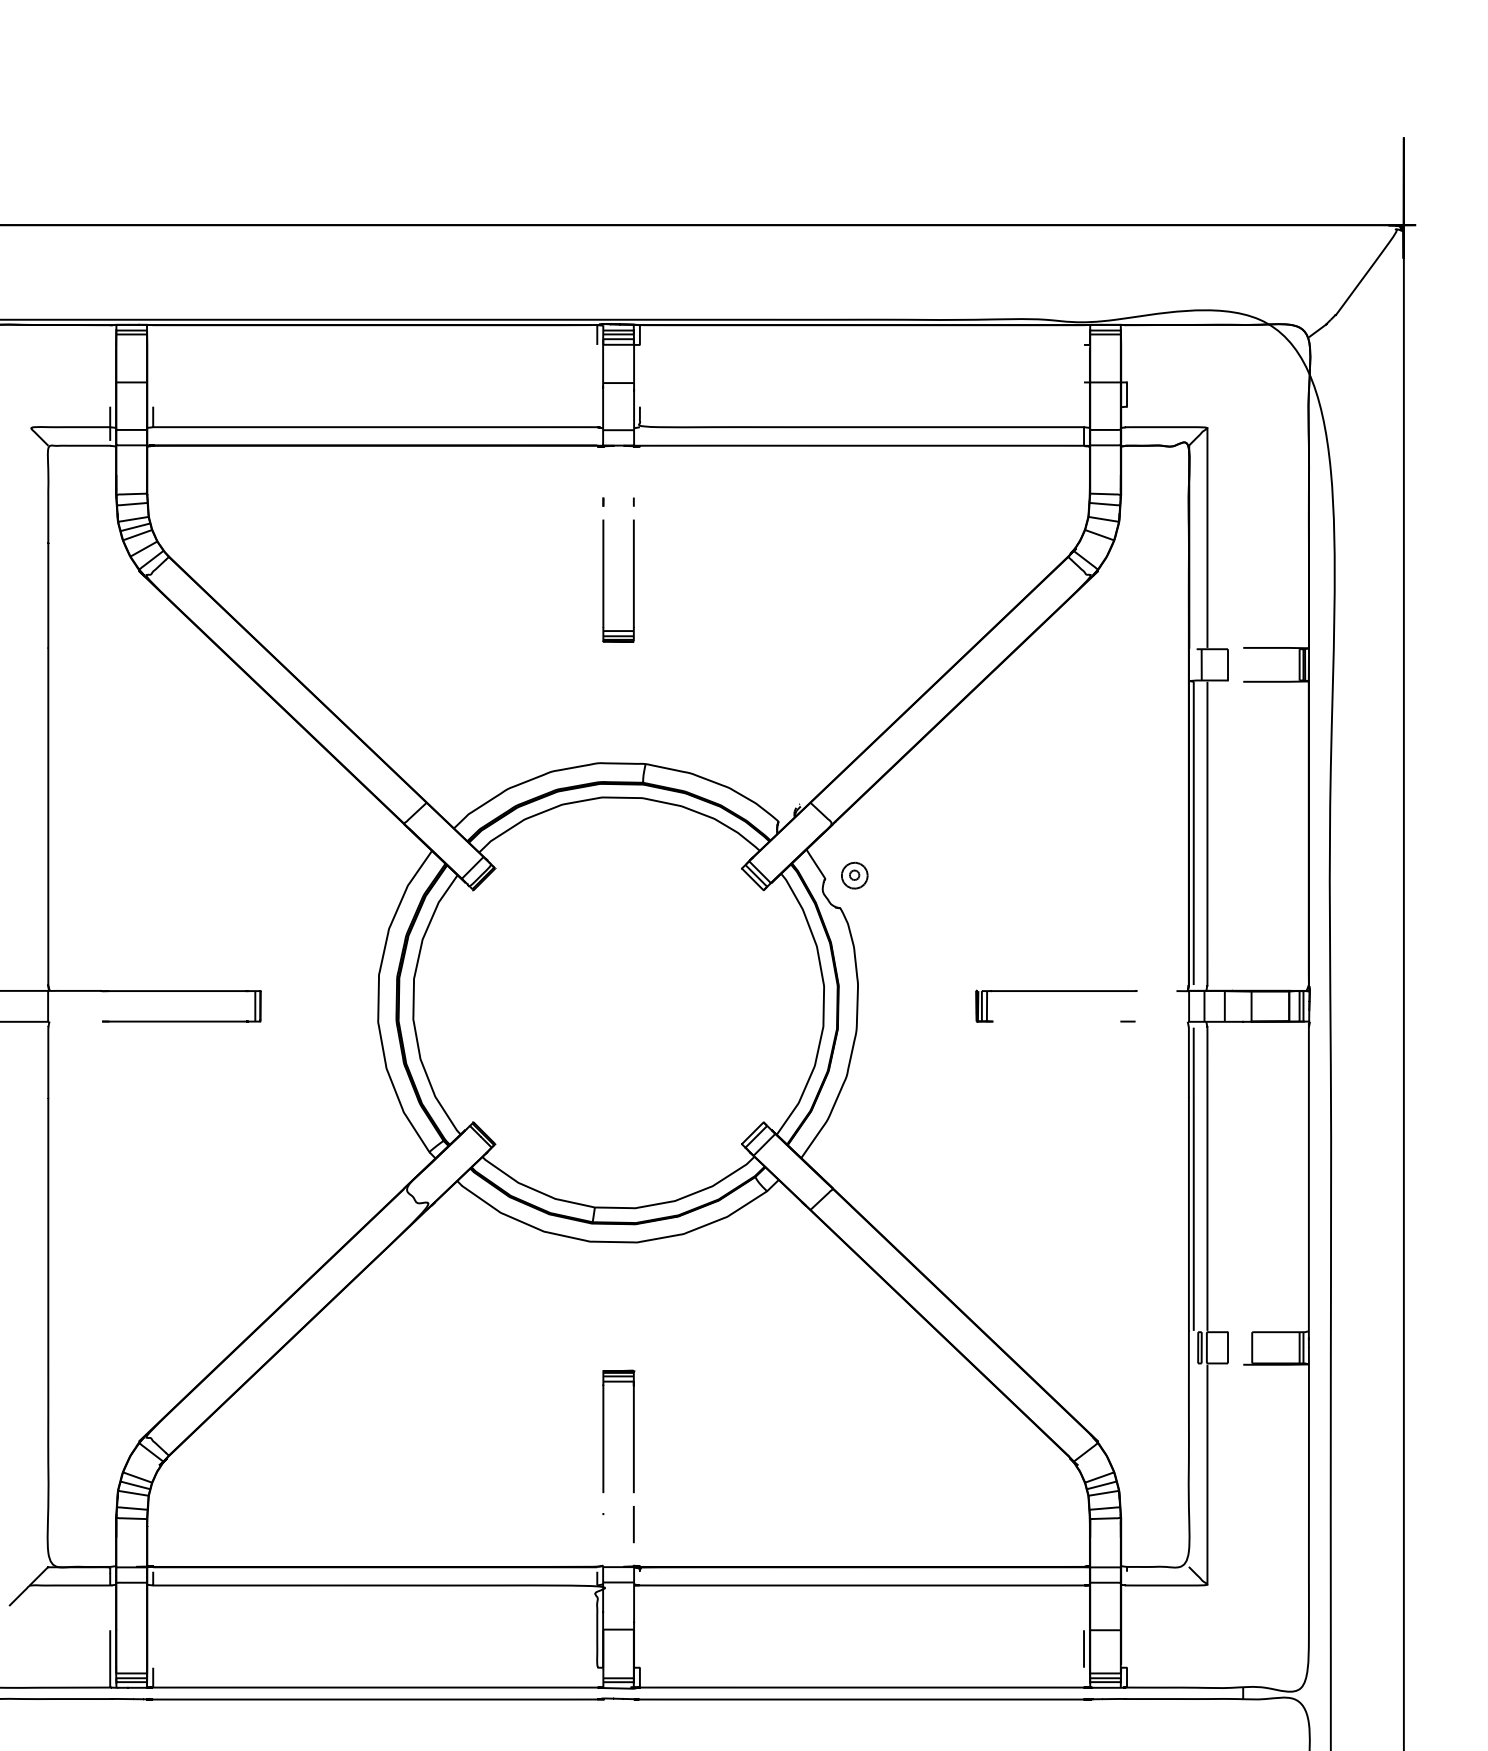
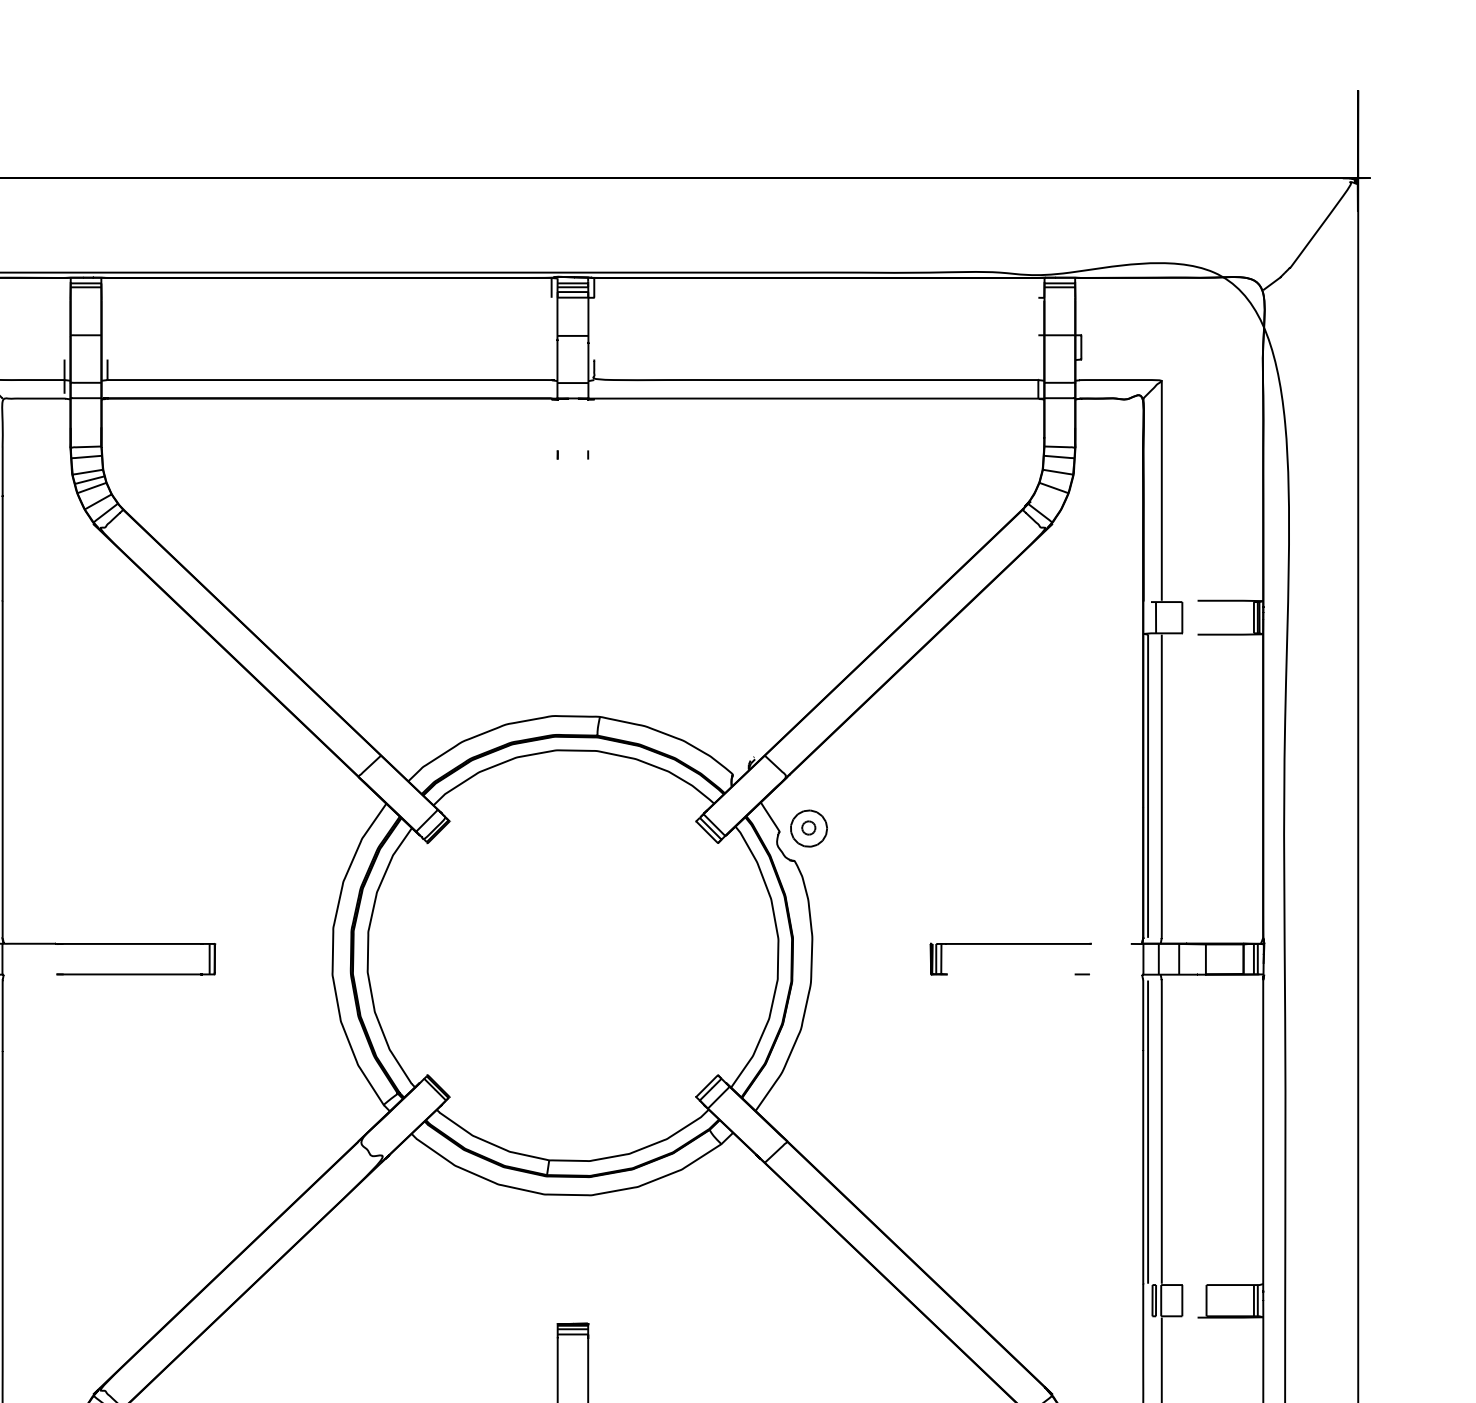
part: (604, 580) -> (558, 533), removed
part: (854, 875) -> (808, 828), size x1.4

